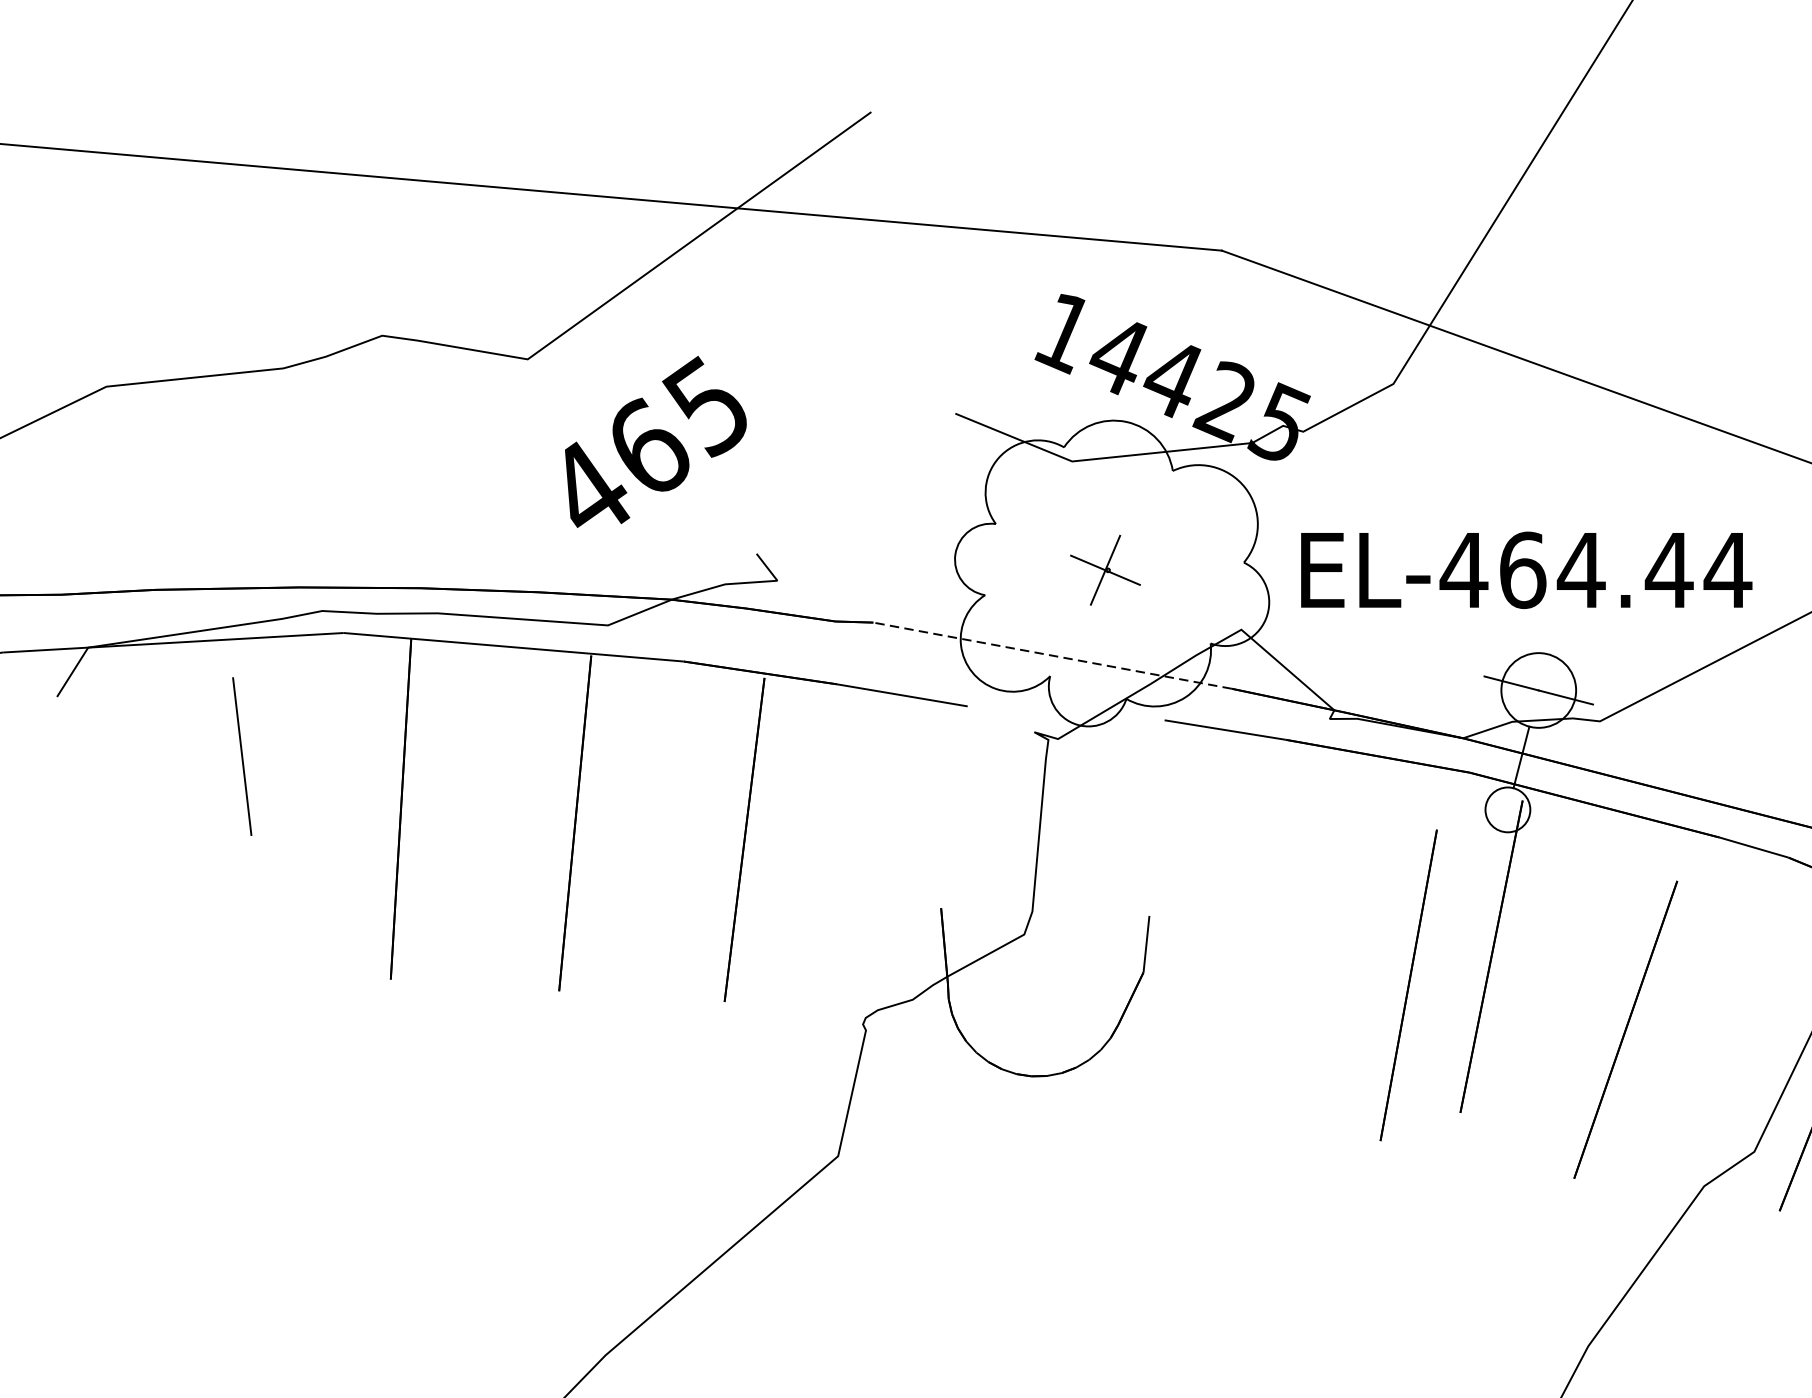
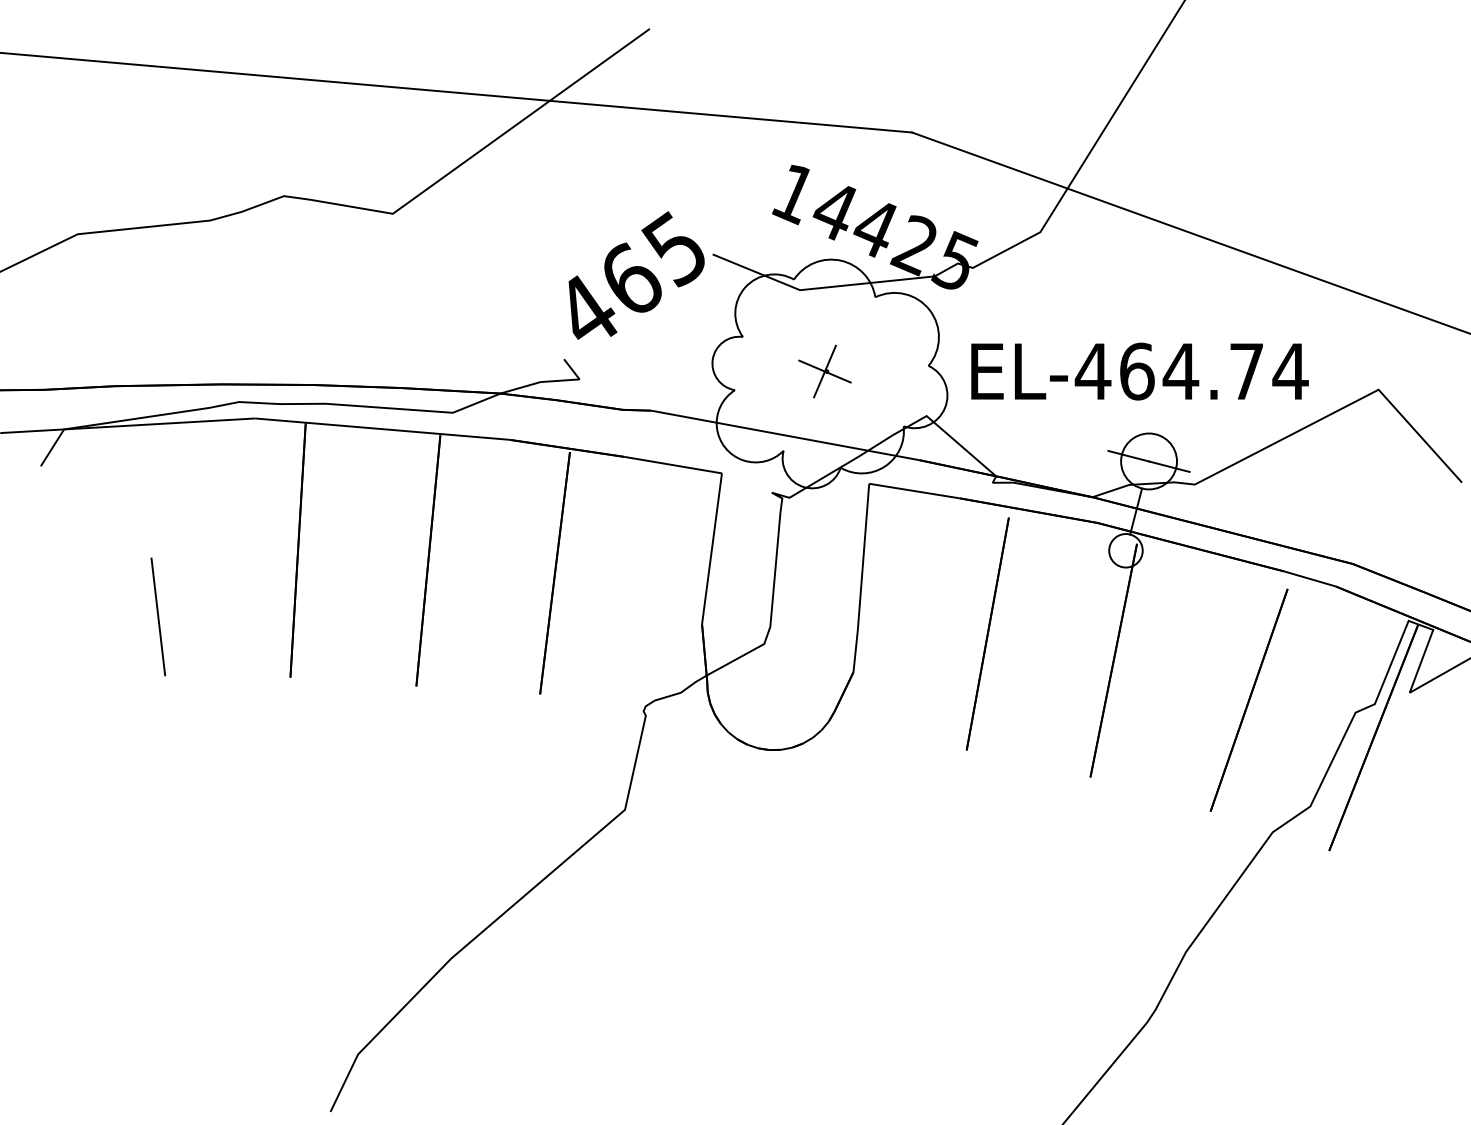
text: (655, 441) -> (636, 275), moved
text: (1669, 570) -> (1246, 371), EL-464.44 -> EL-464.74
line: (1051, 655) -> (784, 435), dashed -> solid
line: (242, 756) -> (158, 616), moved
line: (953, 806) -> (711, 548), added
line: (1156, 817) -> (863, 556), added
line: (1408, 984) -> (987, 633), moved
line: (1624, 1028) -> (1248, 699), moved

